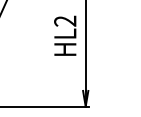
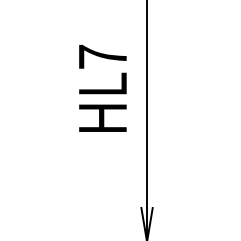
text: (65, 20) -> (103, 55), HL2 -> HL7

